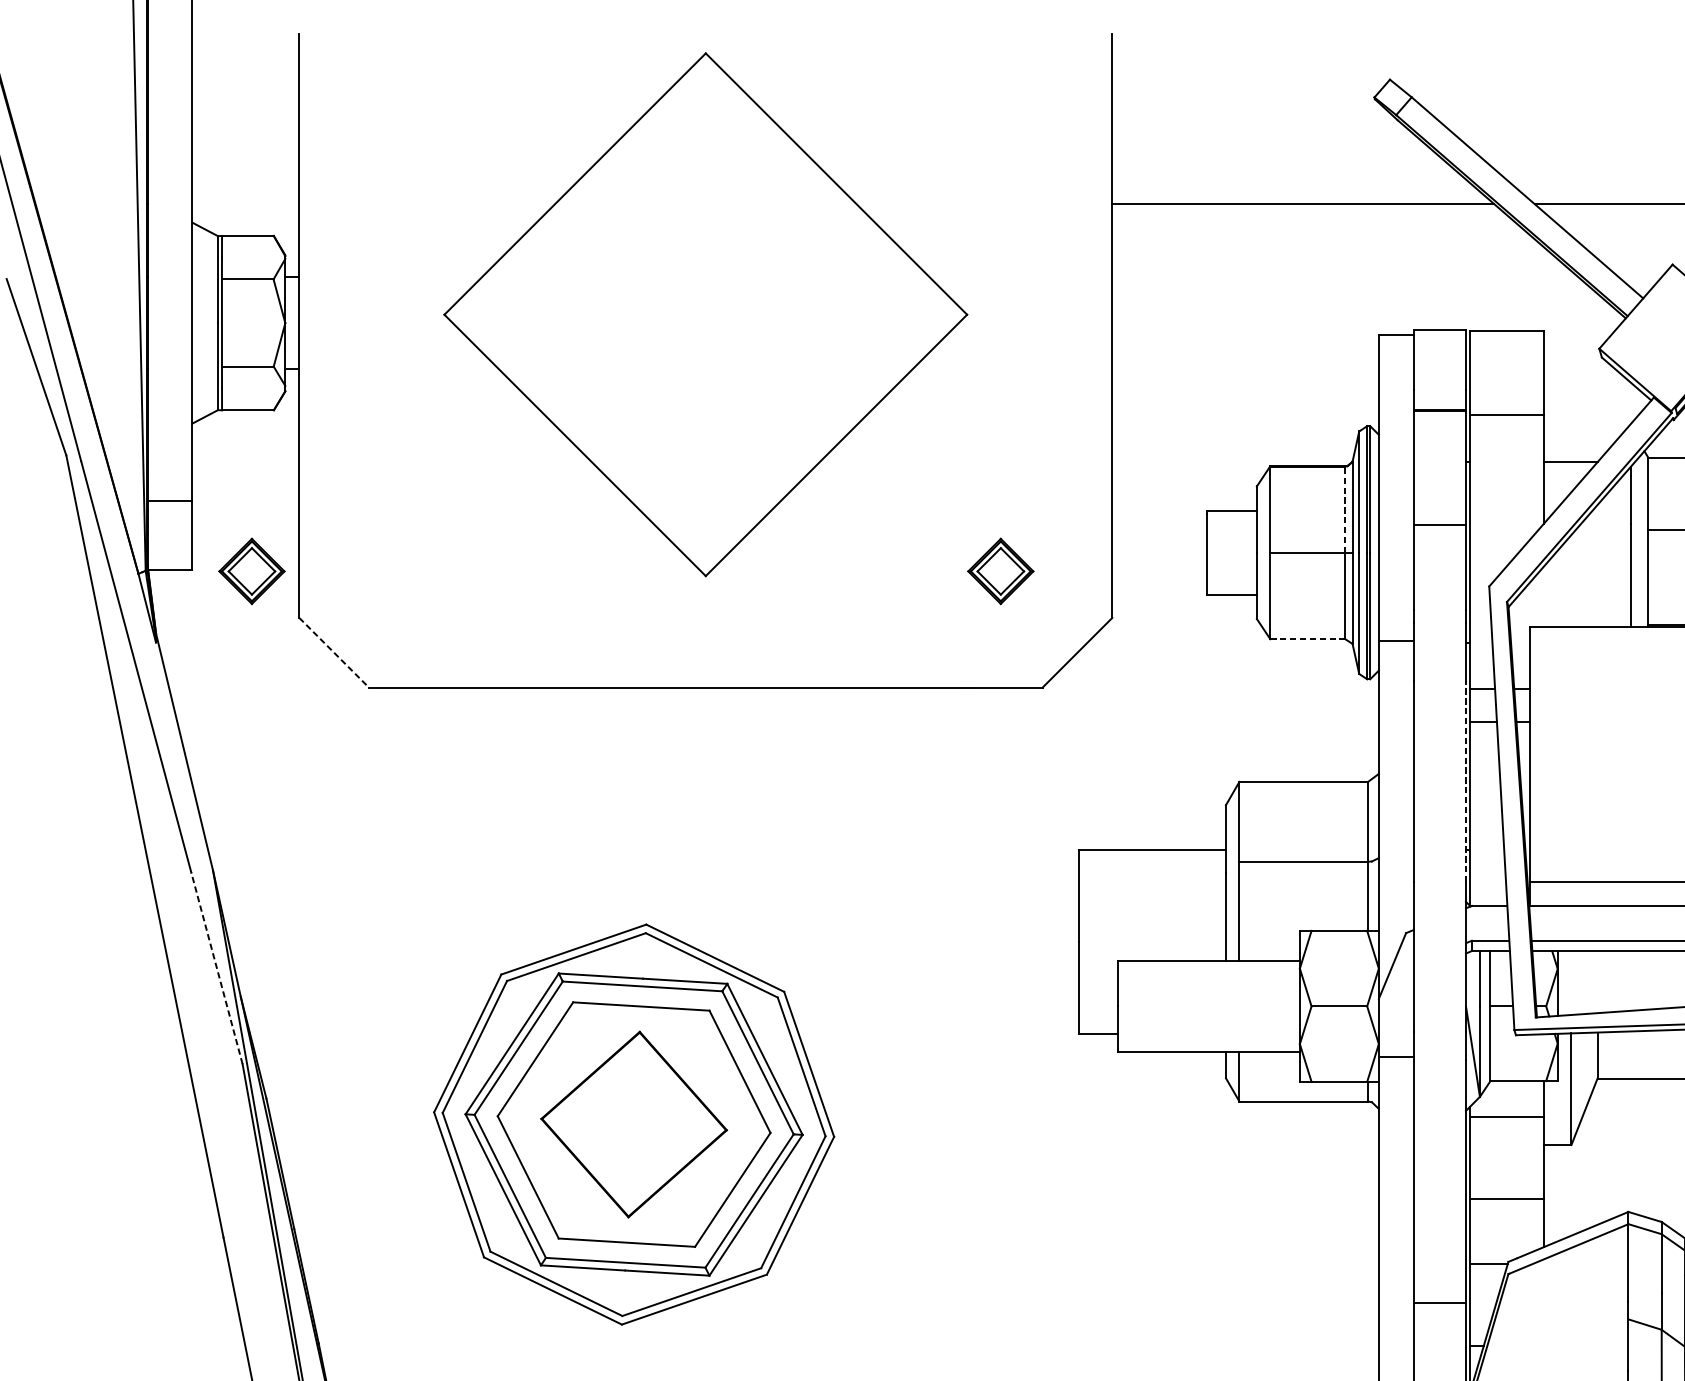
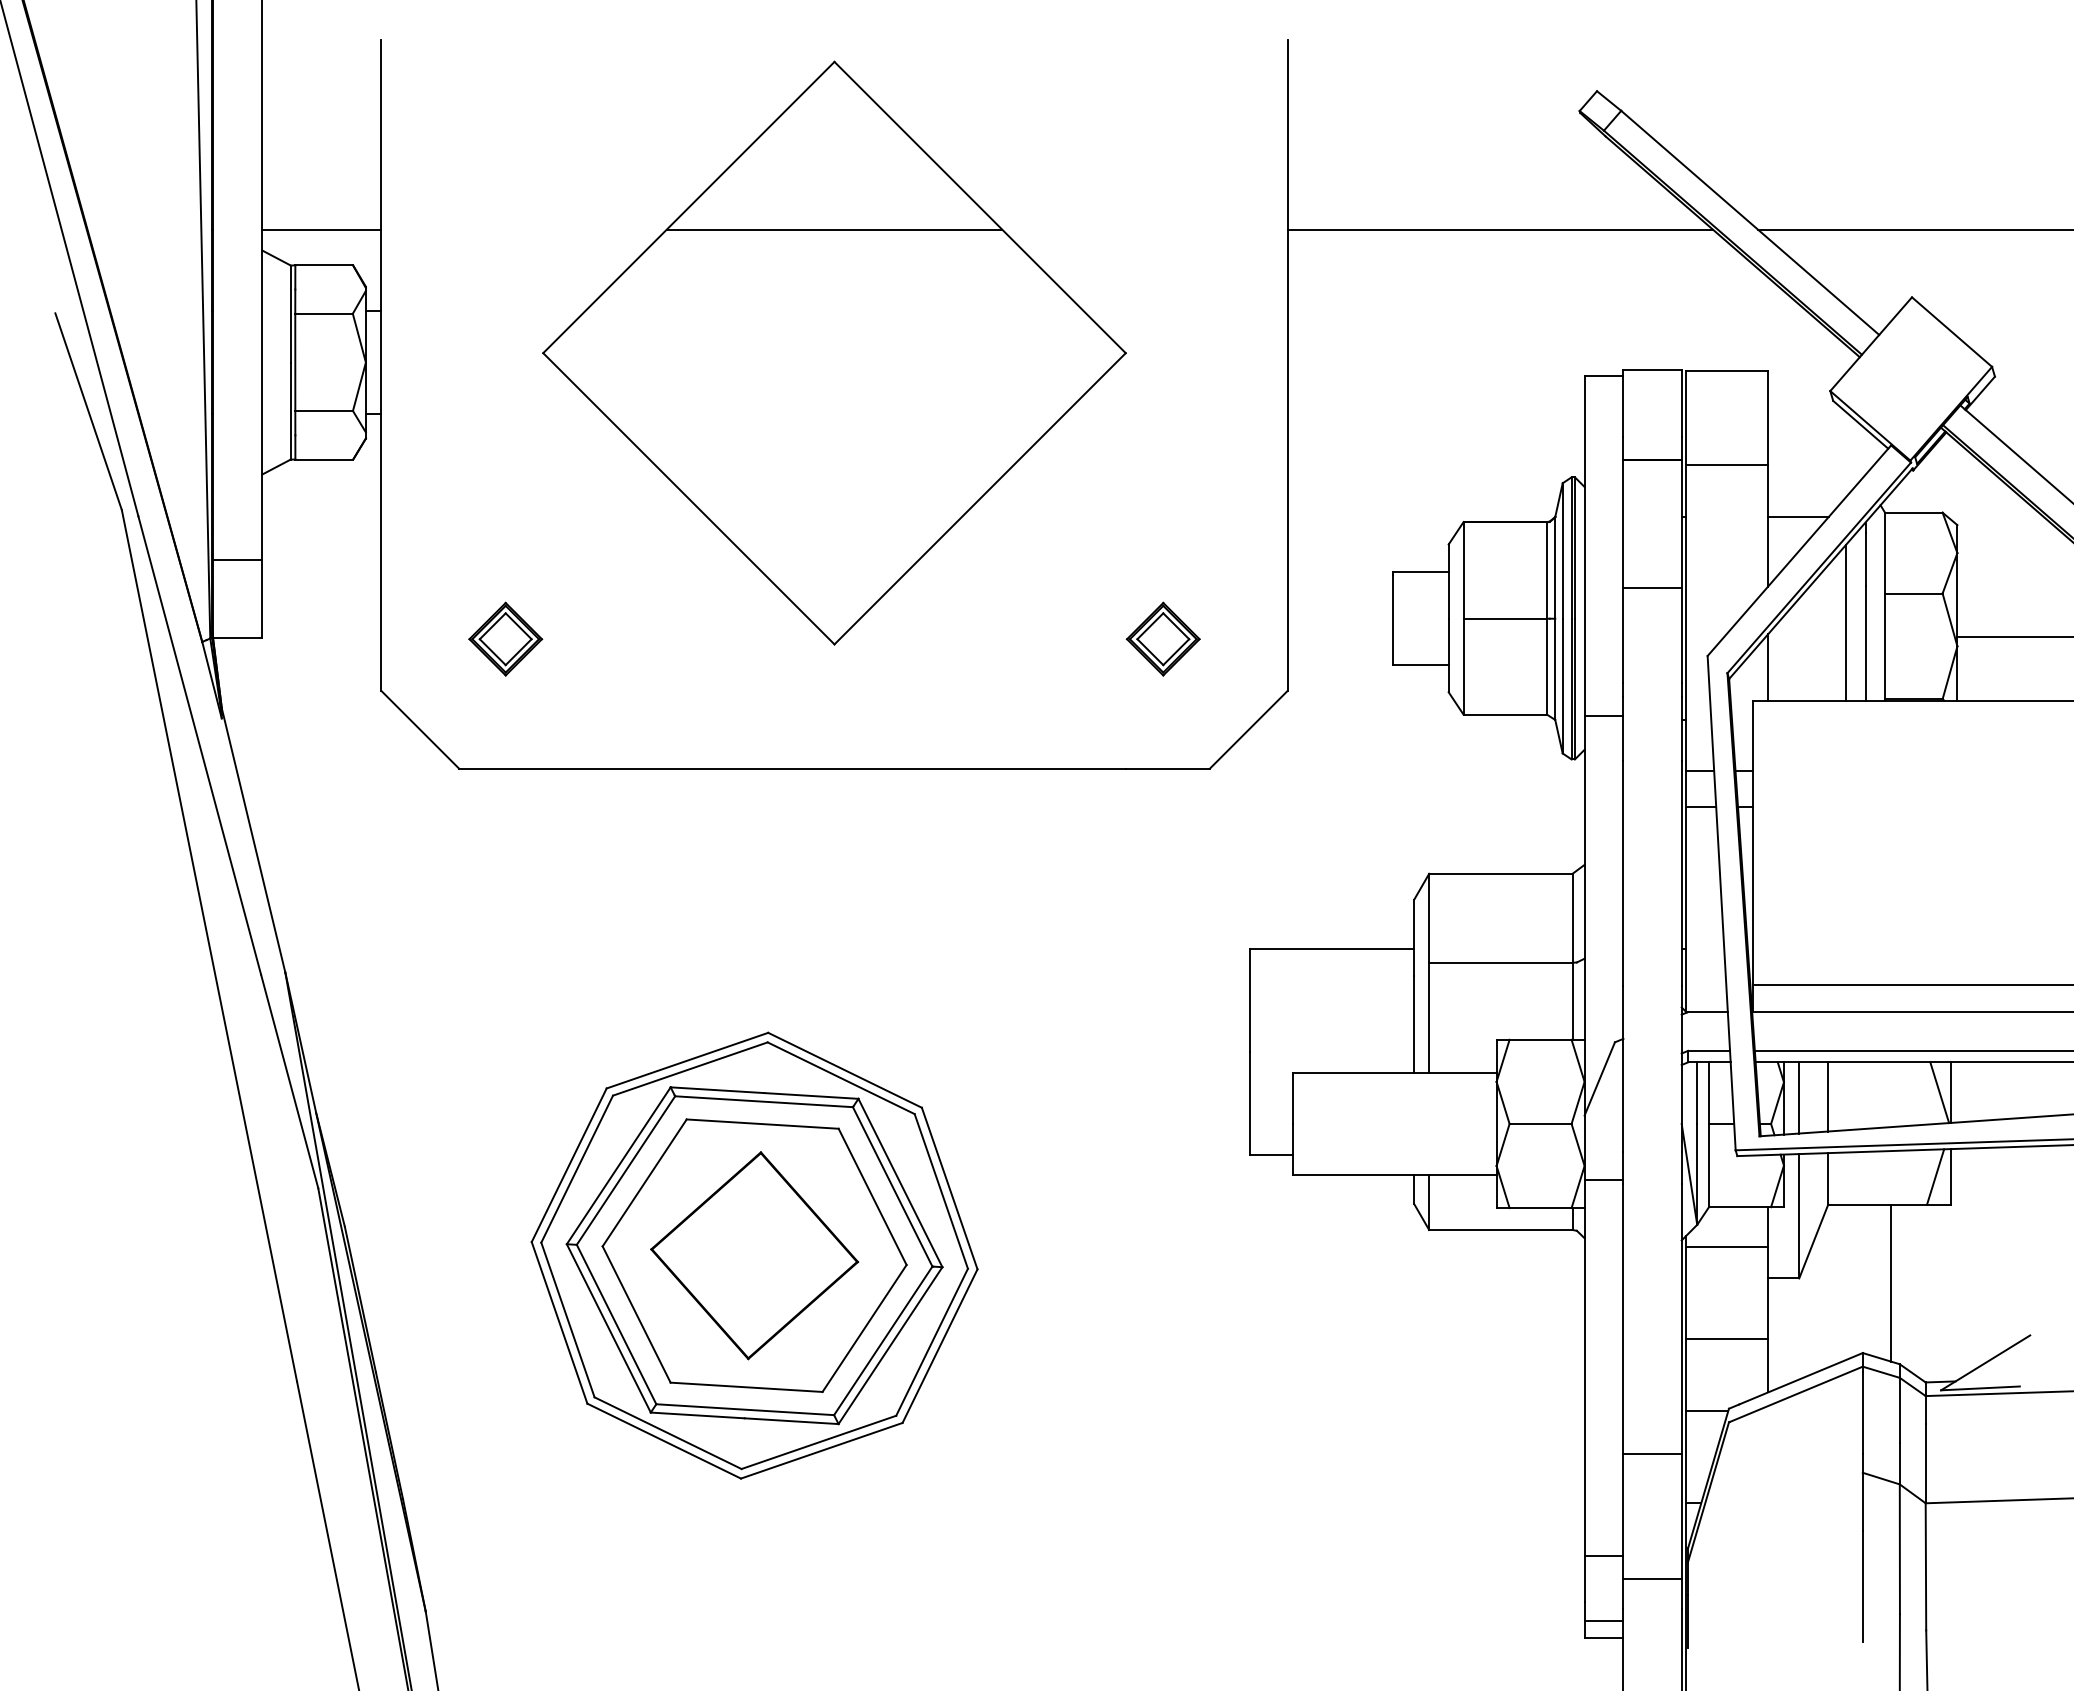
line: (245, 203) -> (321, 229), added
line: (705, 203) -> (834, 229), added
line: (1345, 509) -> (1547, 570), dashed -> solid
line: (1613, 556) -> (1846, 622), added
part: (251, 570) -> (505, 638), moved
line: (1543, 596) -> (1768, 667), added
line: (1307, 638) -> (1505, 714), dashed -> solid
line: (334, 652) -> (420, 729), dashed -> solid
line: (1465, 781) -> (1681, 873), dashed -> solid
line: (216, 968) -> (289, 1081), dashed -> solid
line: (1597, 981) -> (1828, 1096), added
line: (1571, 982) -> (1799, 1097), added
line: (1654, 1148) -> (1891, 1282), added

